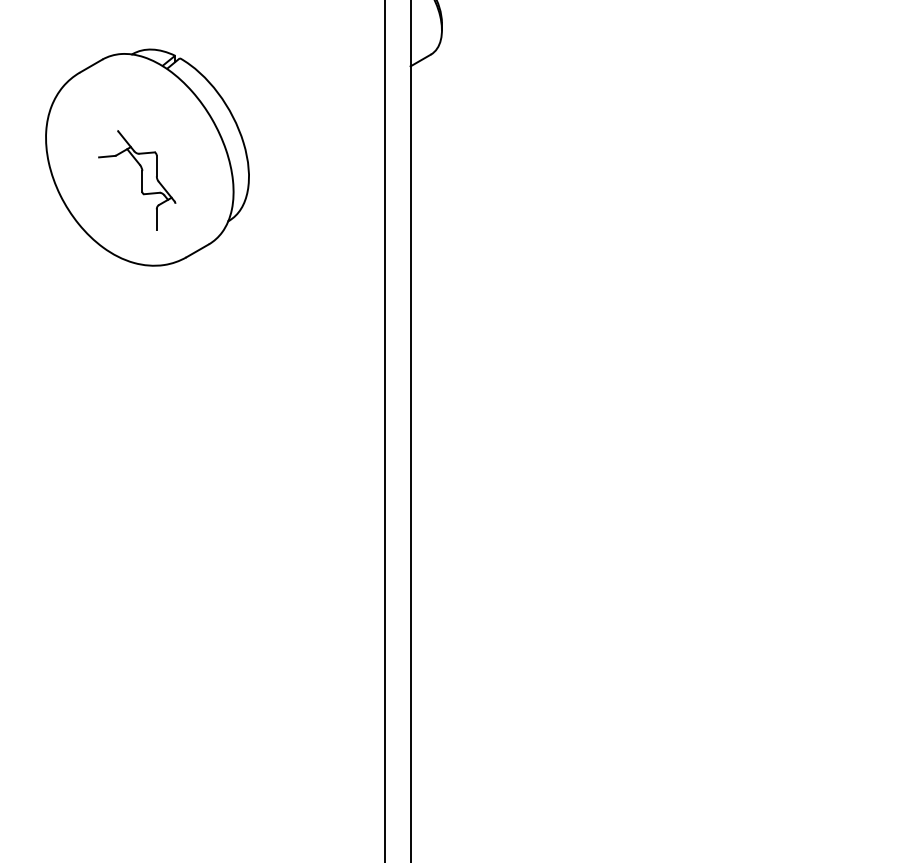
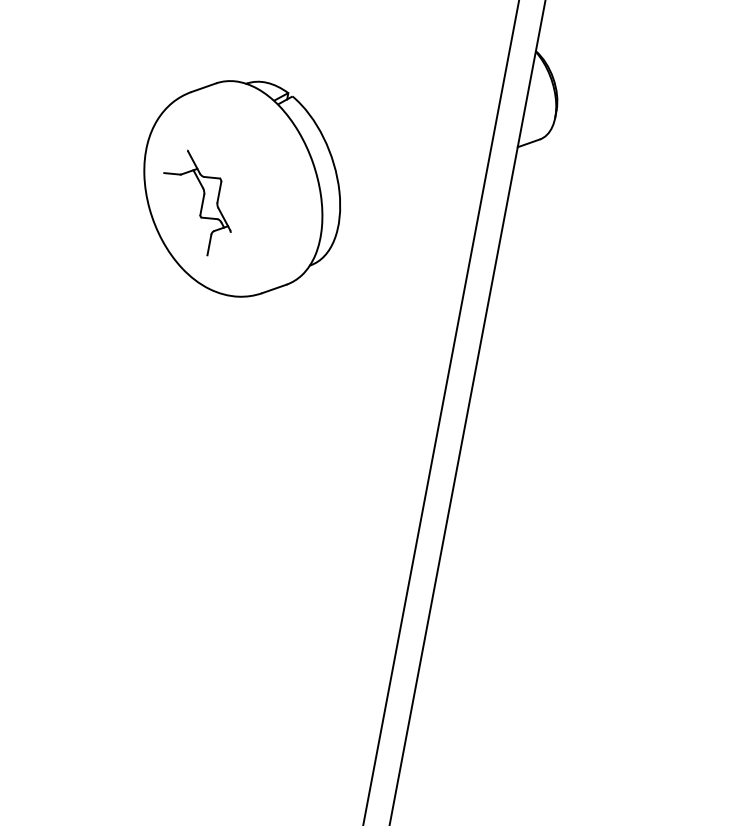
part: (137, 180) -> (197, 202), moved

